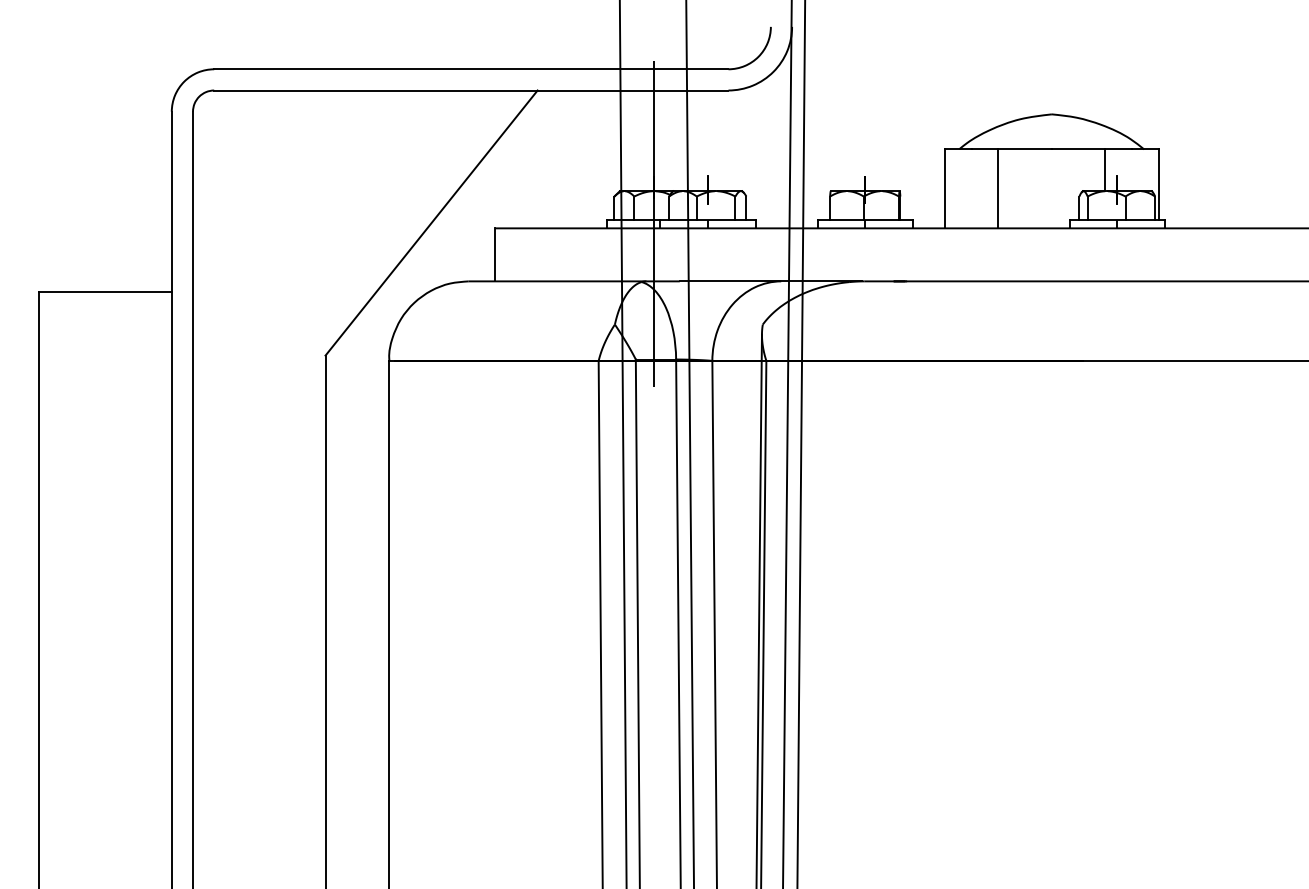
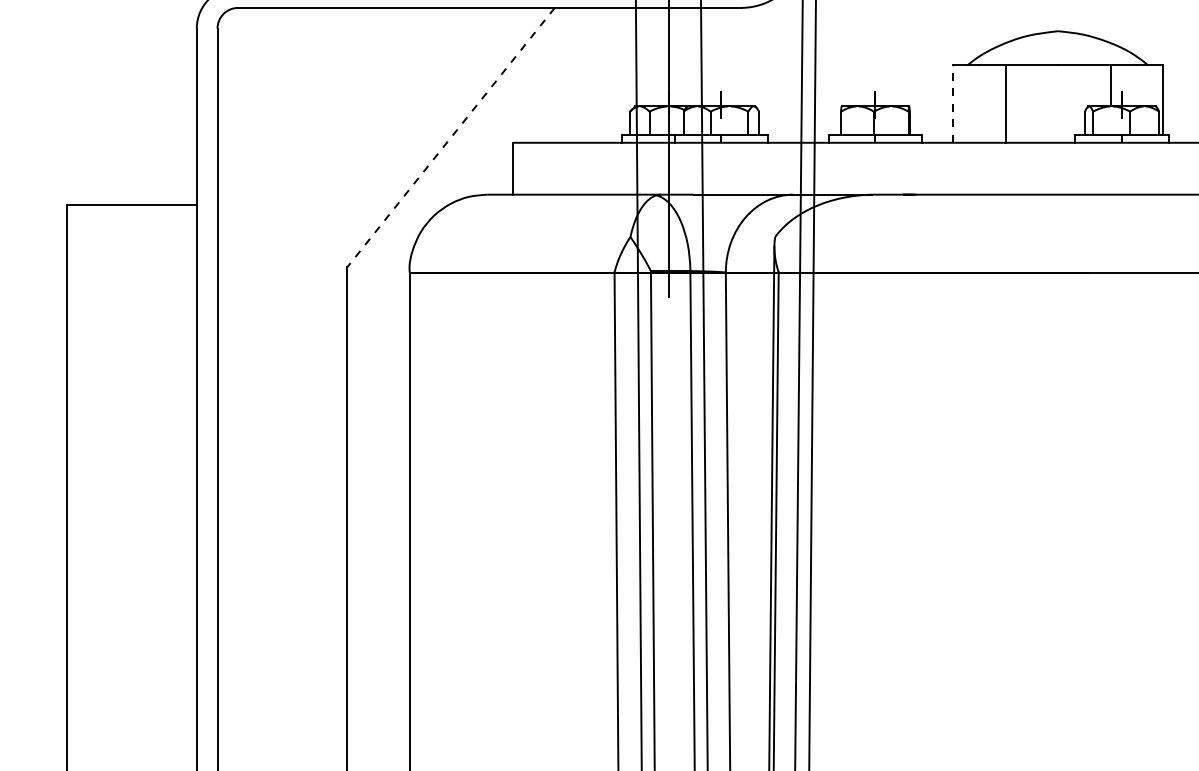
line: (944, 188) -> (953, 103), solid -> dashed
line: (431, 223) -> (450, 138), solid -> dashed

